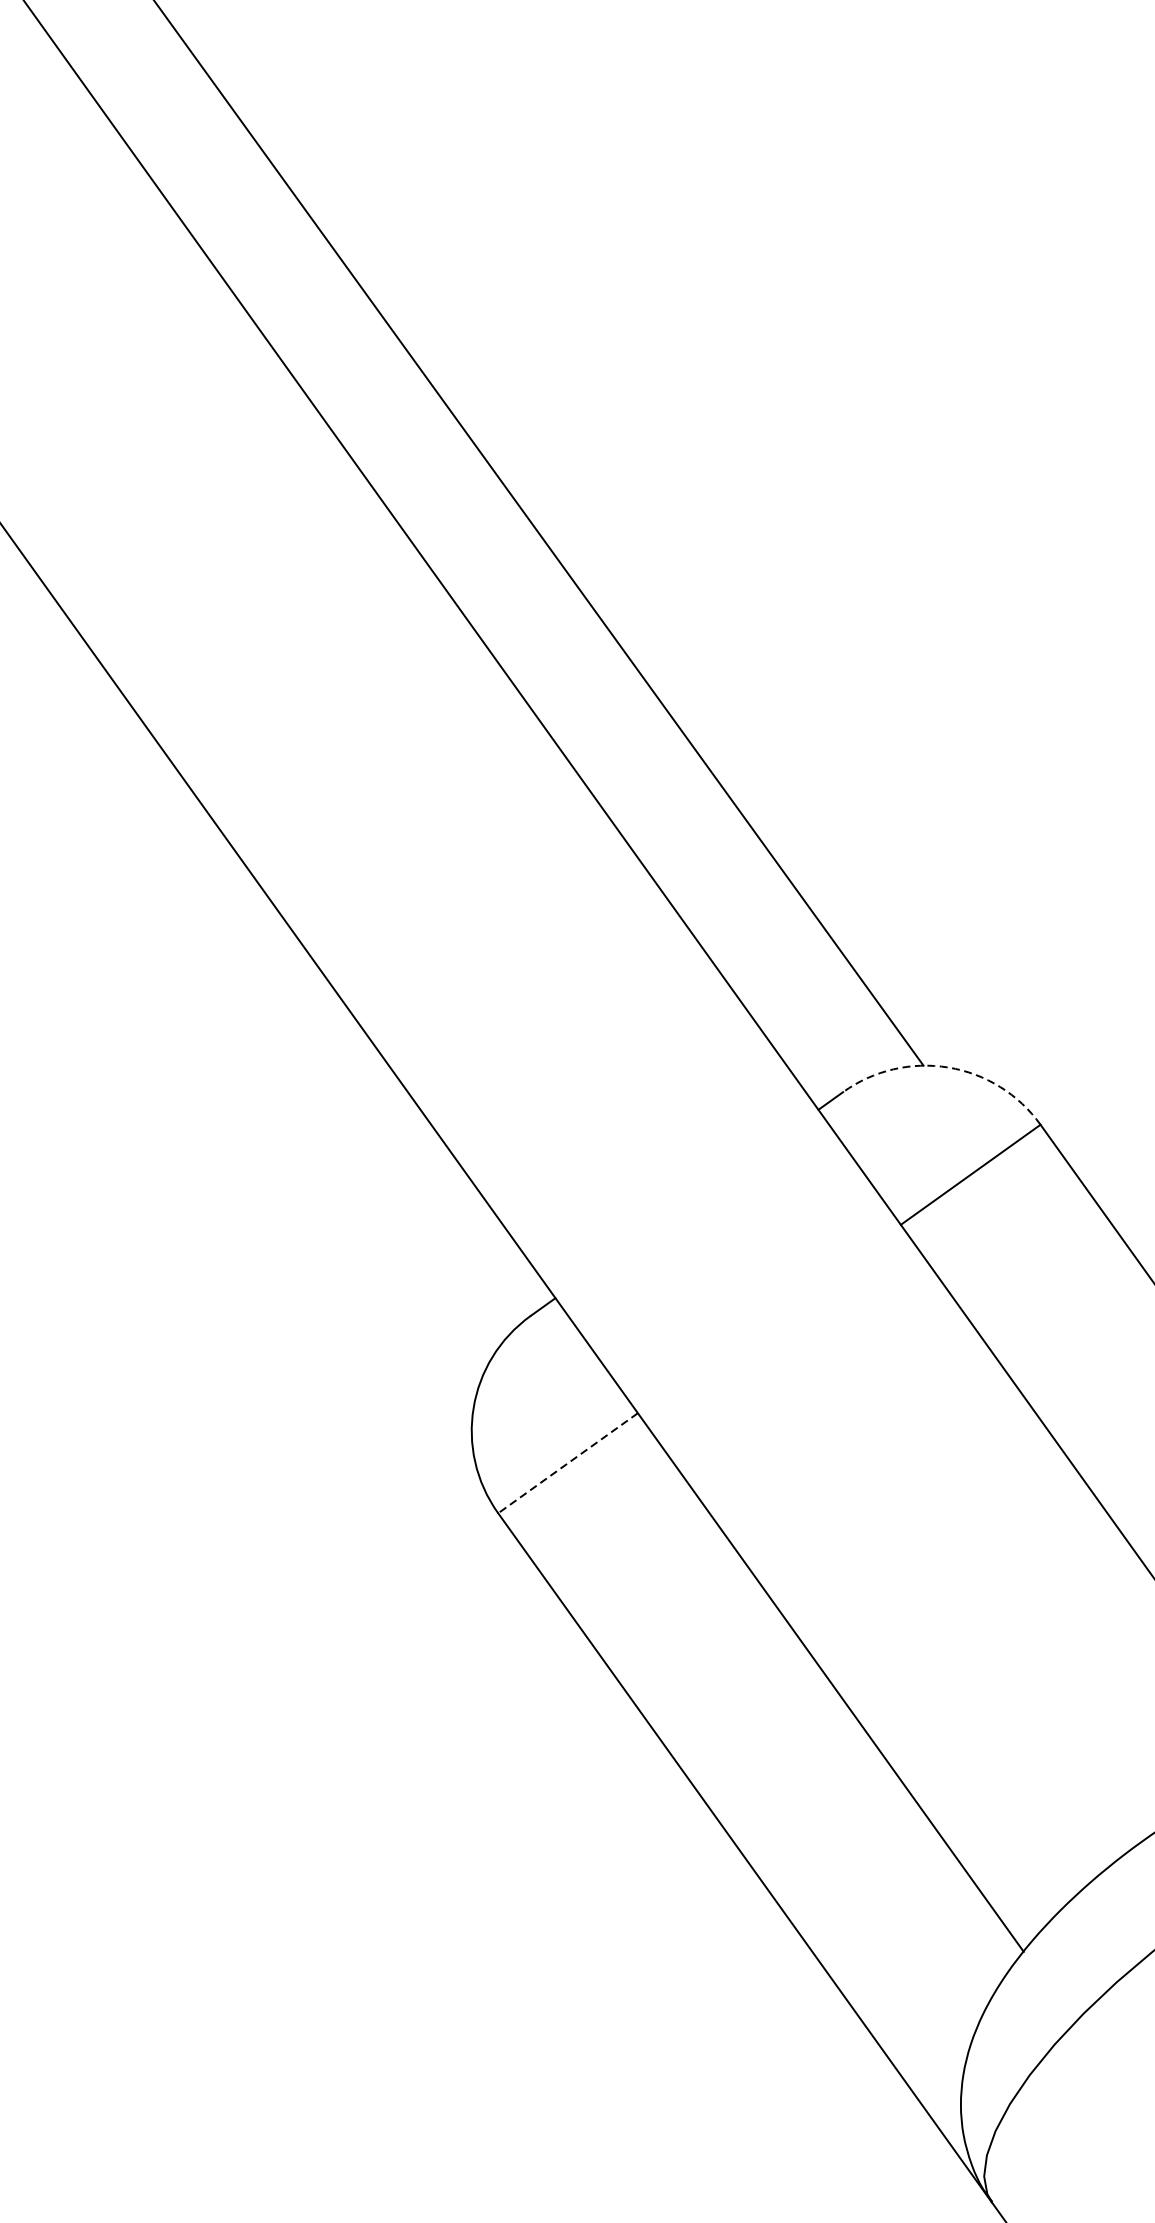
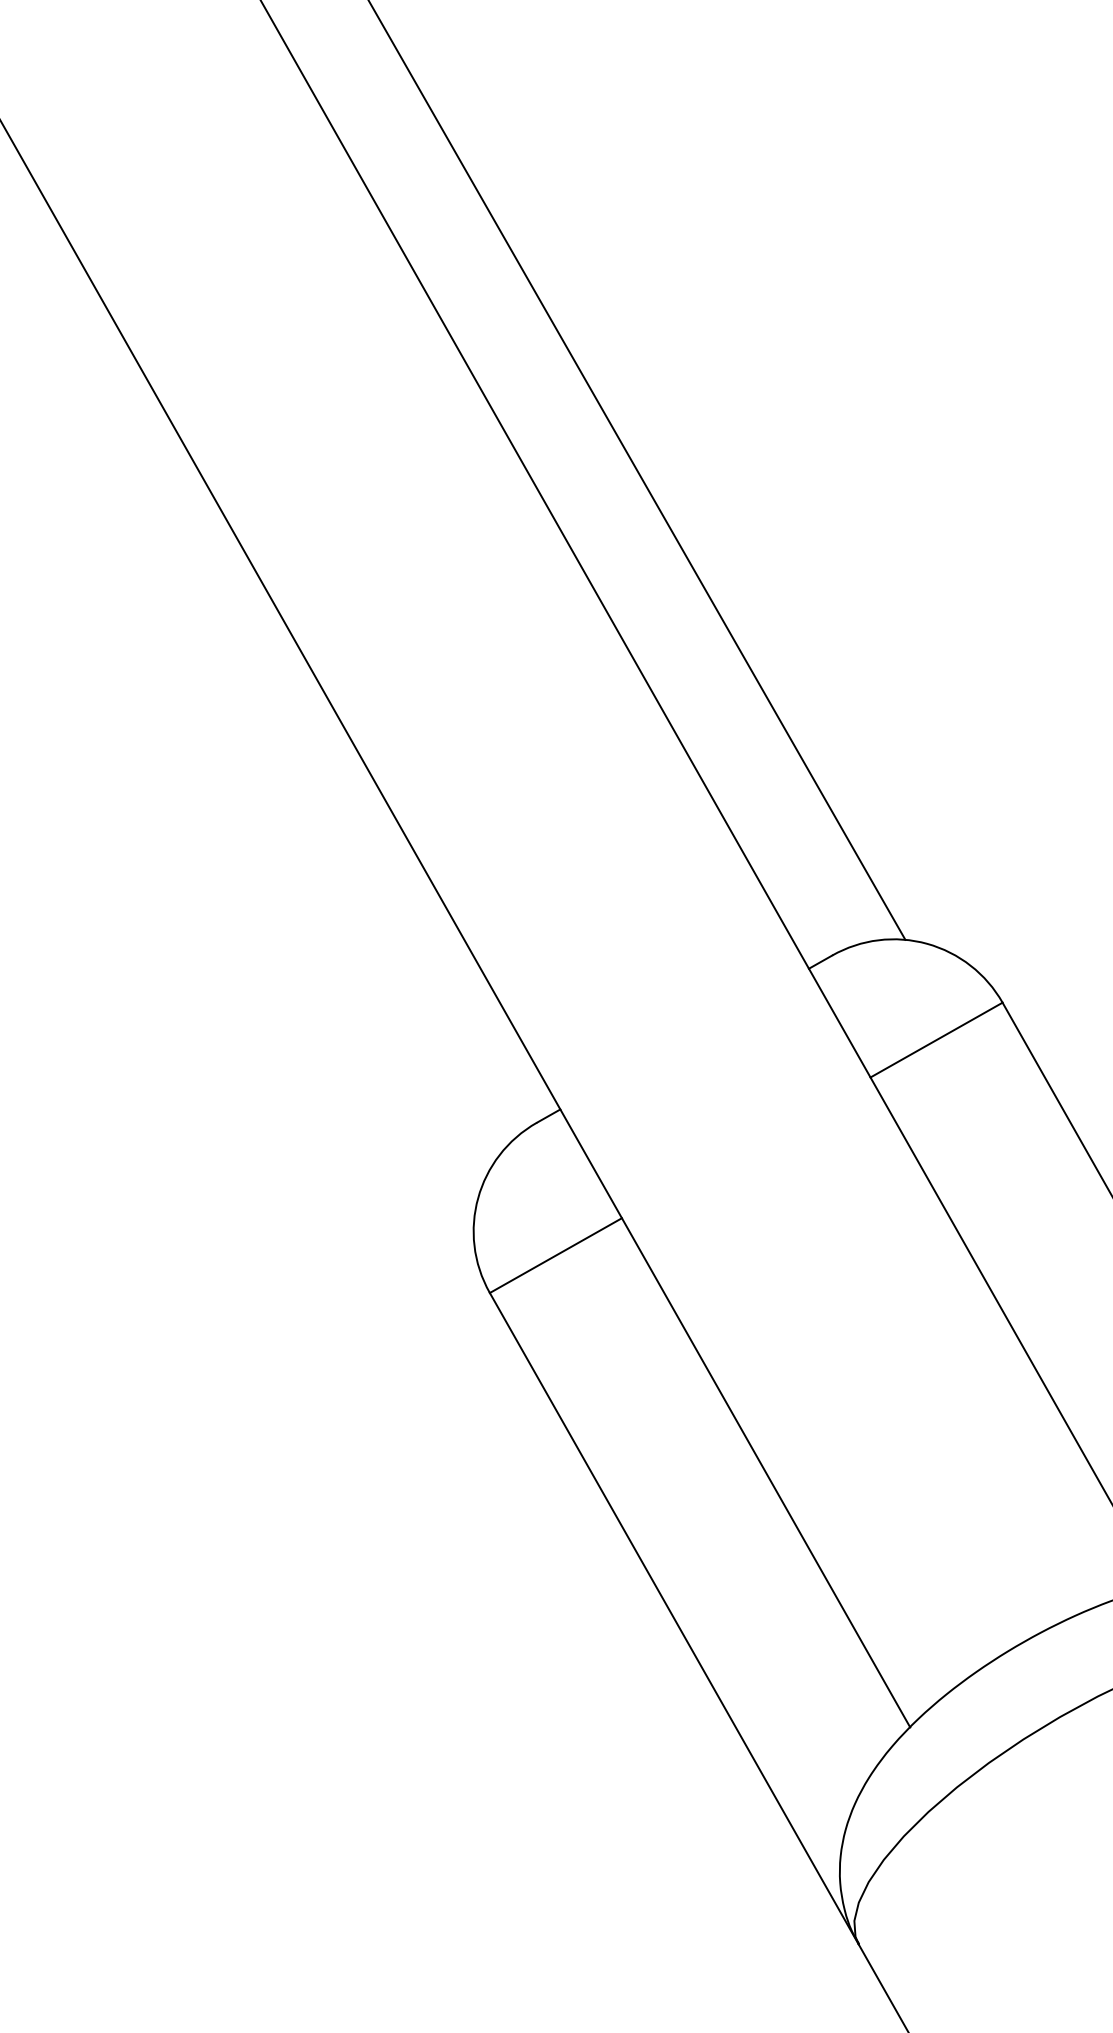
arc: (948, 1067) -> (927, 943), dashed -> solid
line: (567, 1463) -> (555, 1255), dashed -> solid

